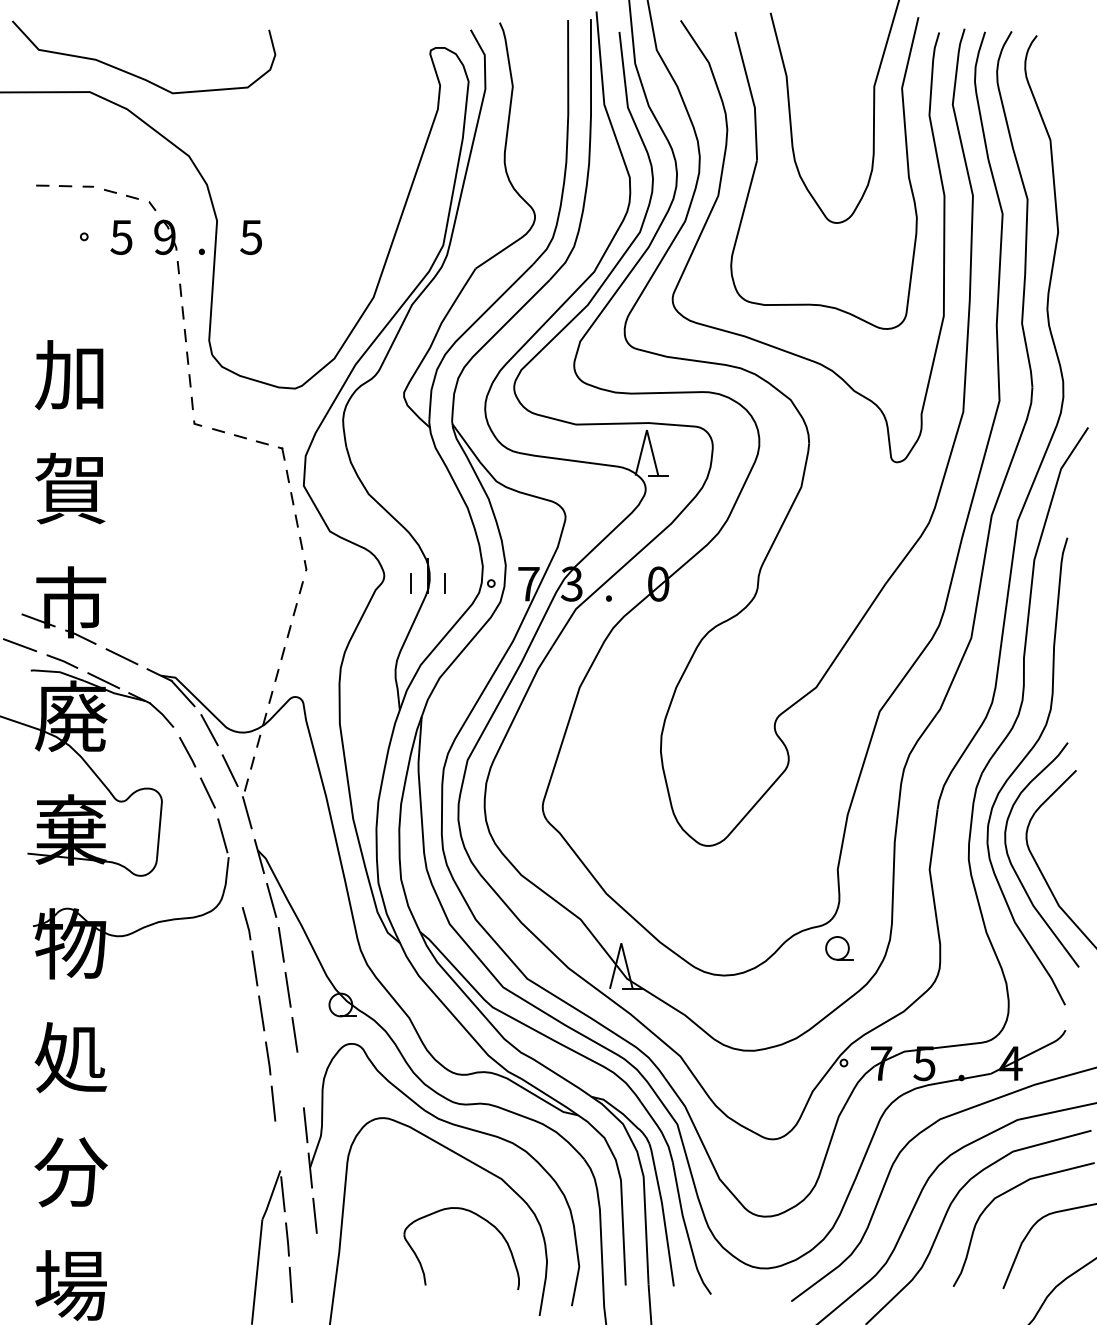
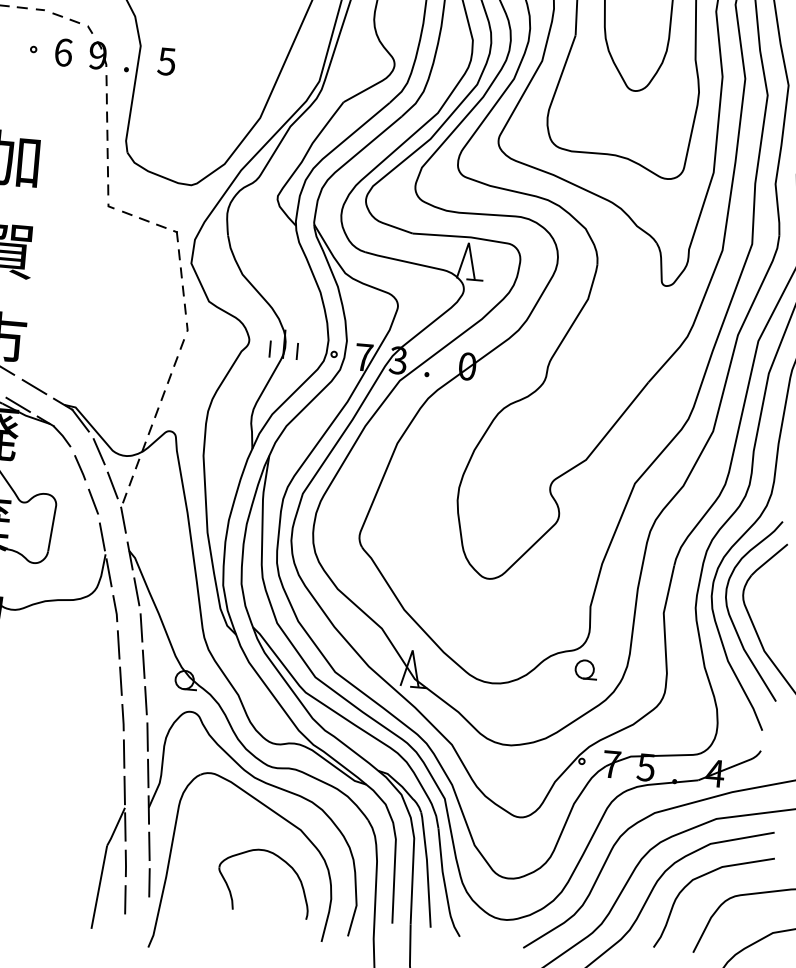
text: (121, 237) -> (63, 52), 5 -> 6
line: (234, 879) -> (108, 572), added
line: (300, 1079) -> (147, 736), added
line: (278, 1148) -> (124, 790), added
line: (318, 1261) -> (148, 883), added

